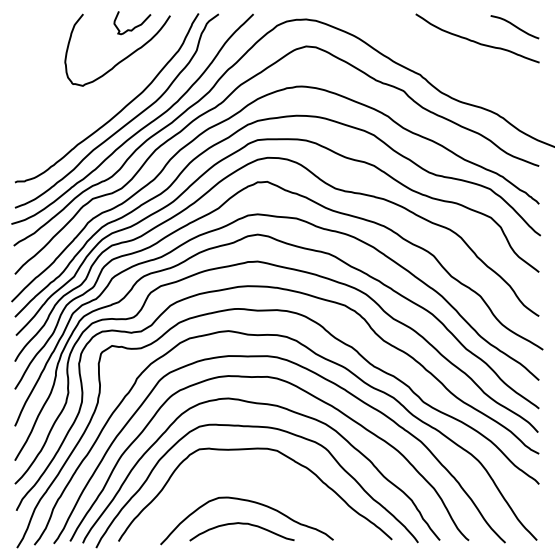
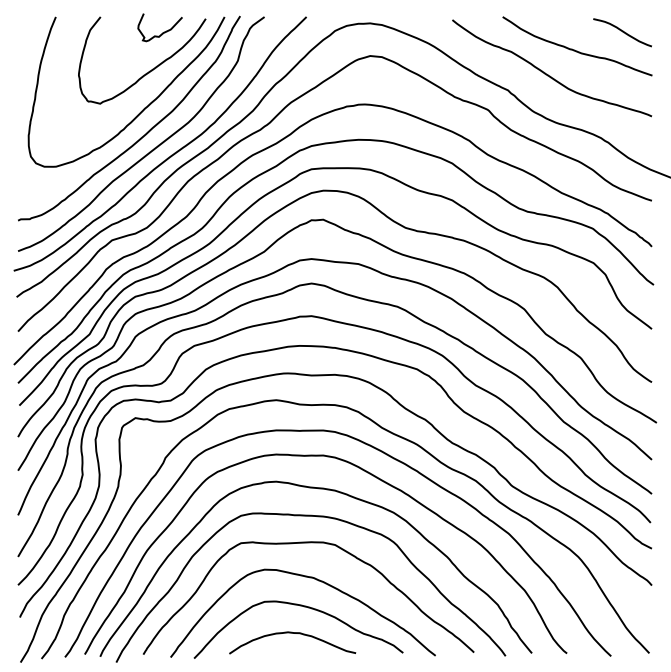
curve: (453, 61) -> (548, 74), added
curve: (118, 89) -> (143, 108), added
curve: (255, 478) -> (309, 578), added

